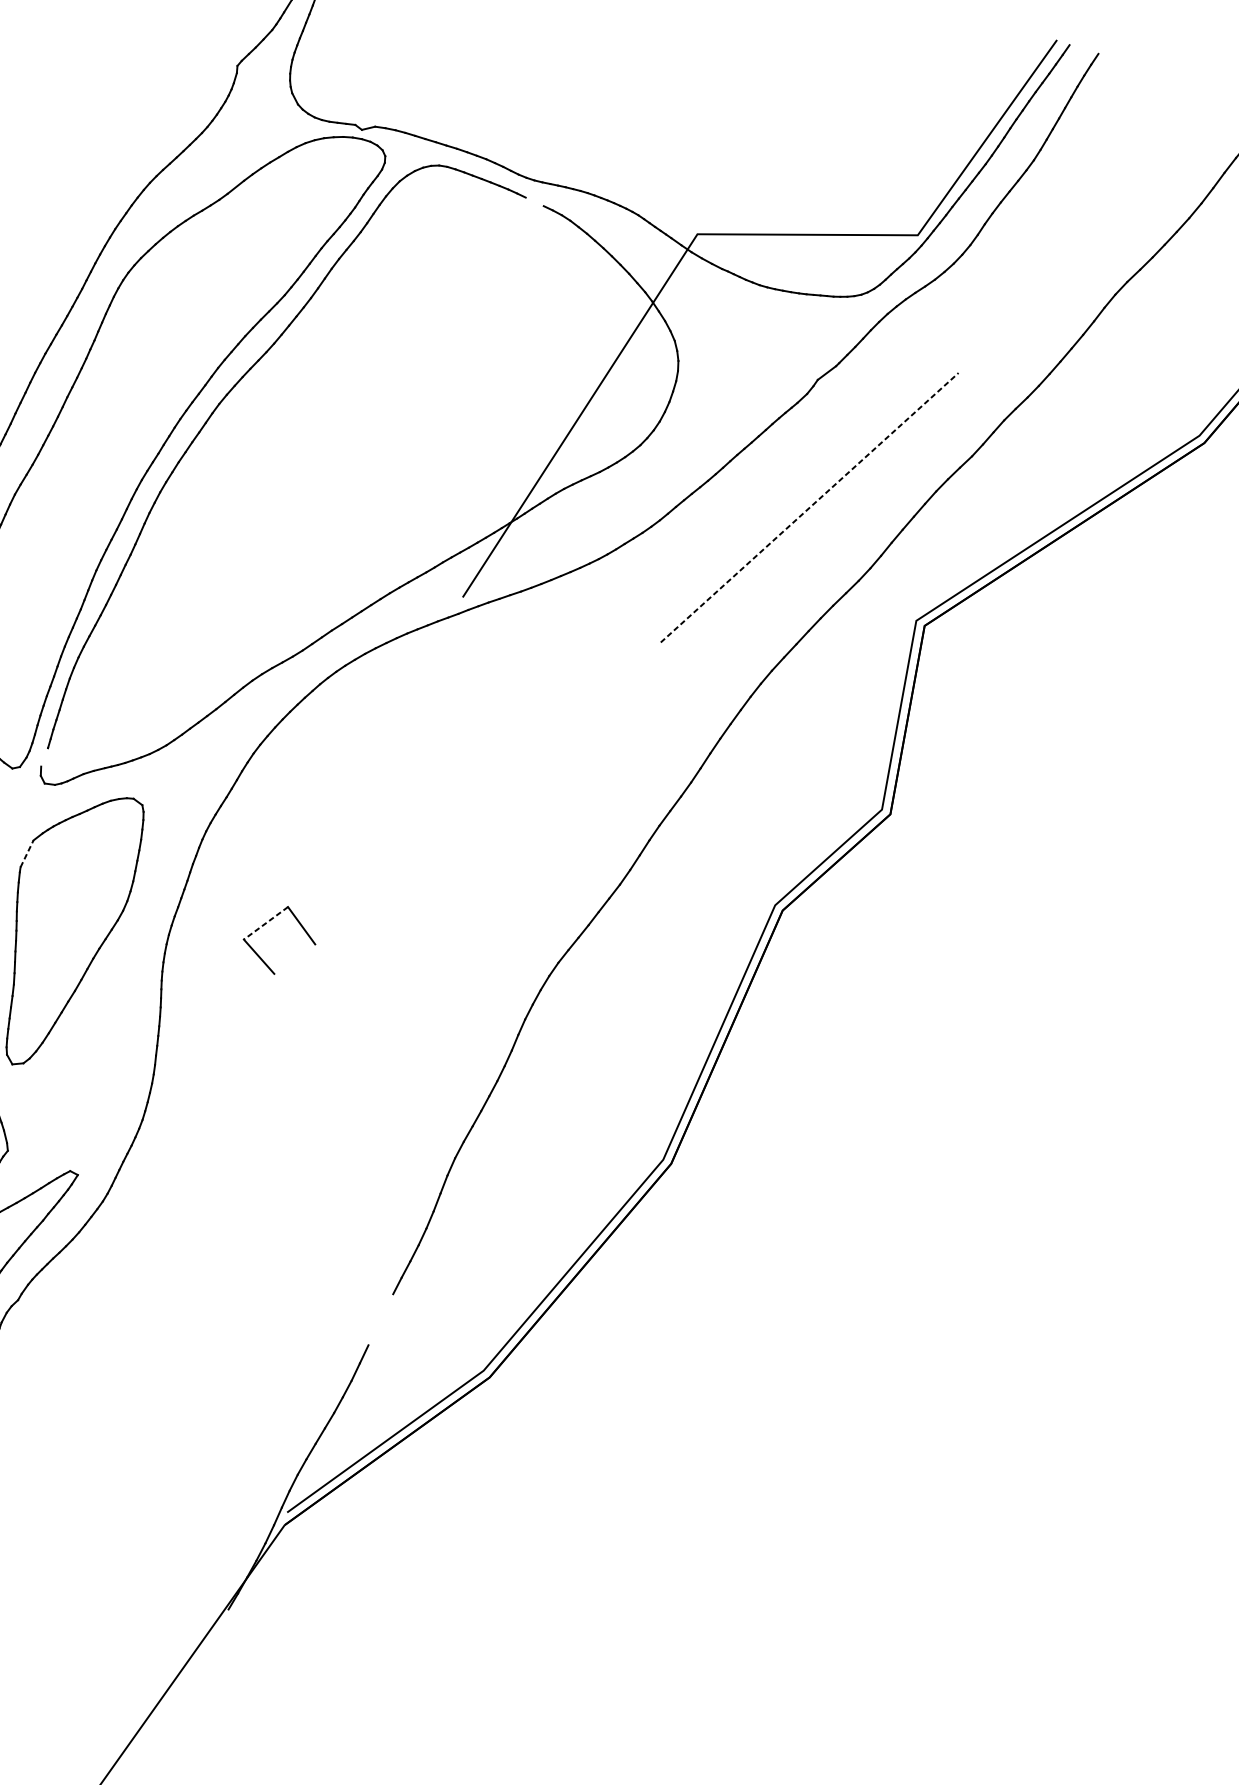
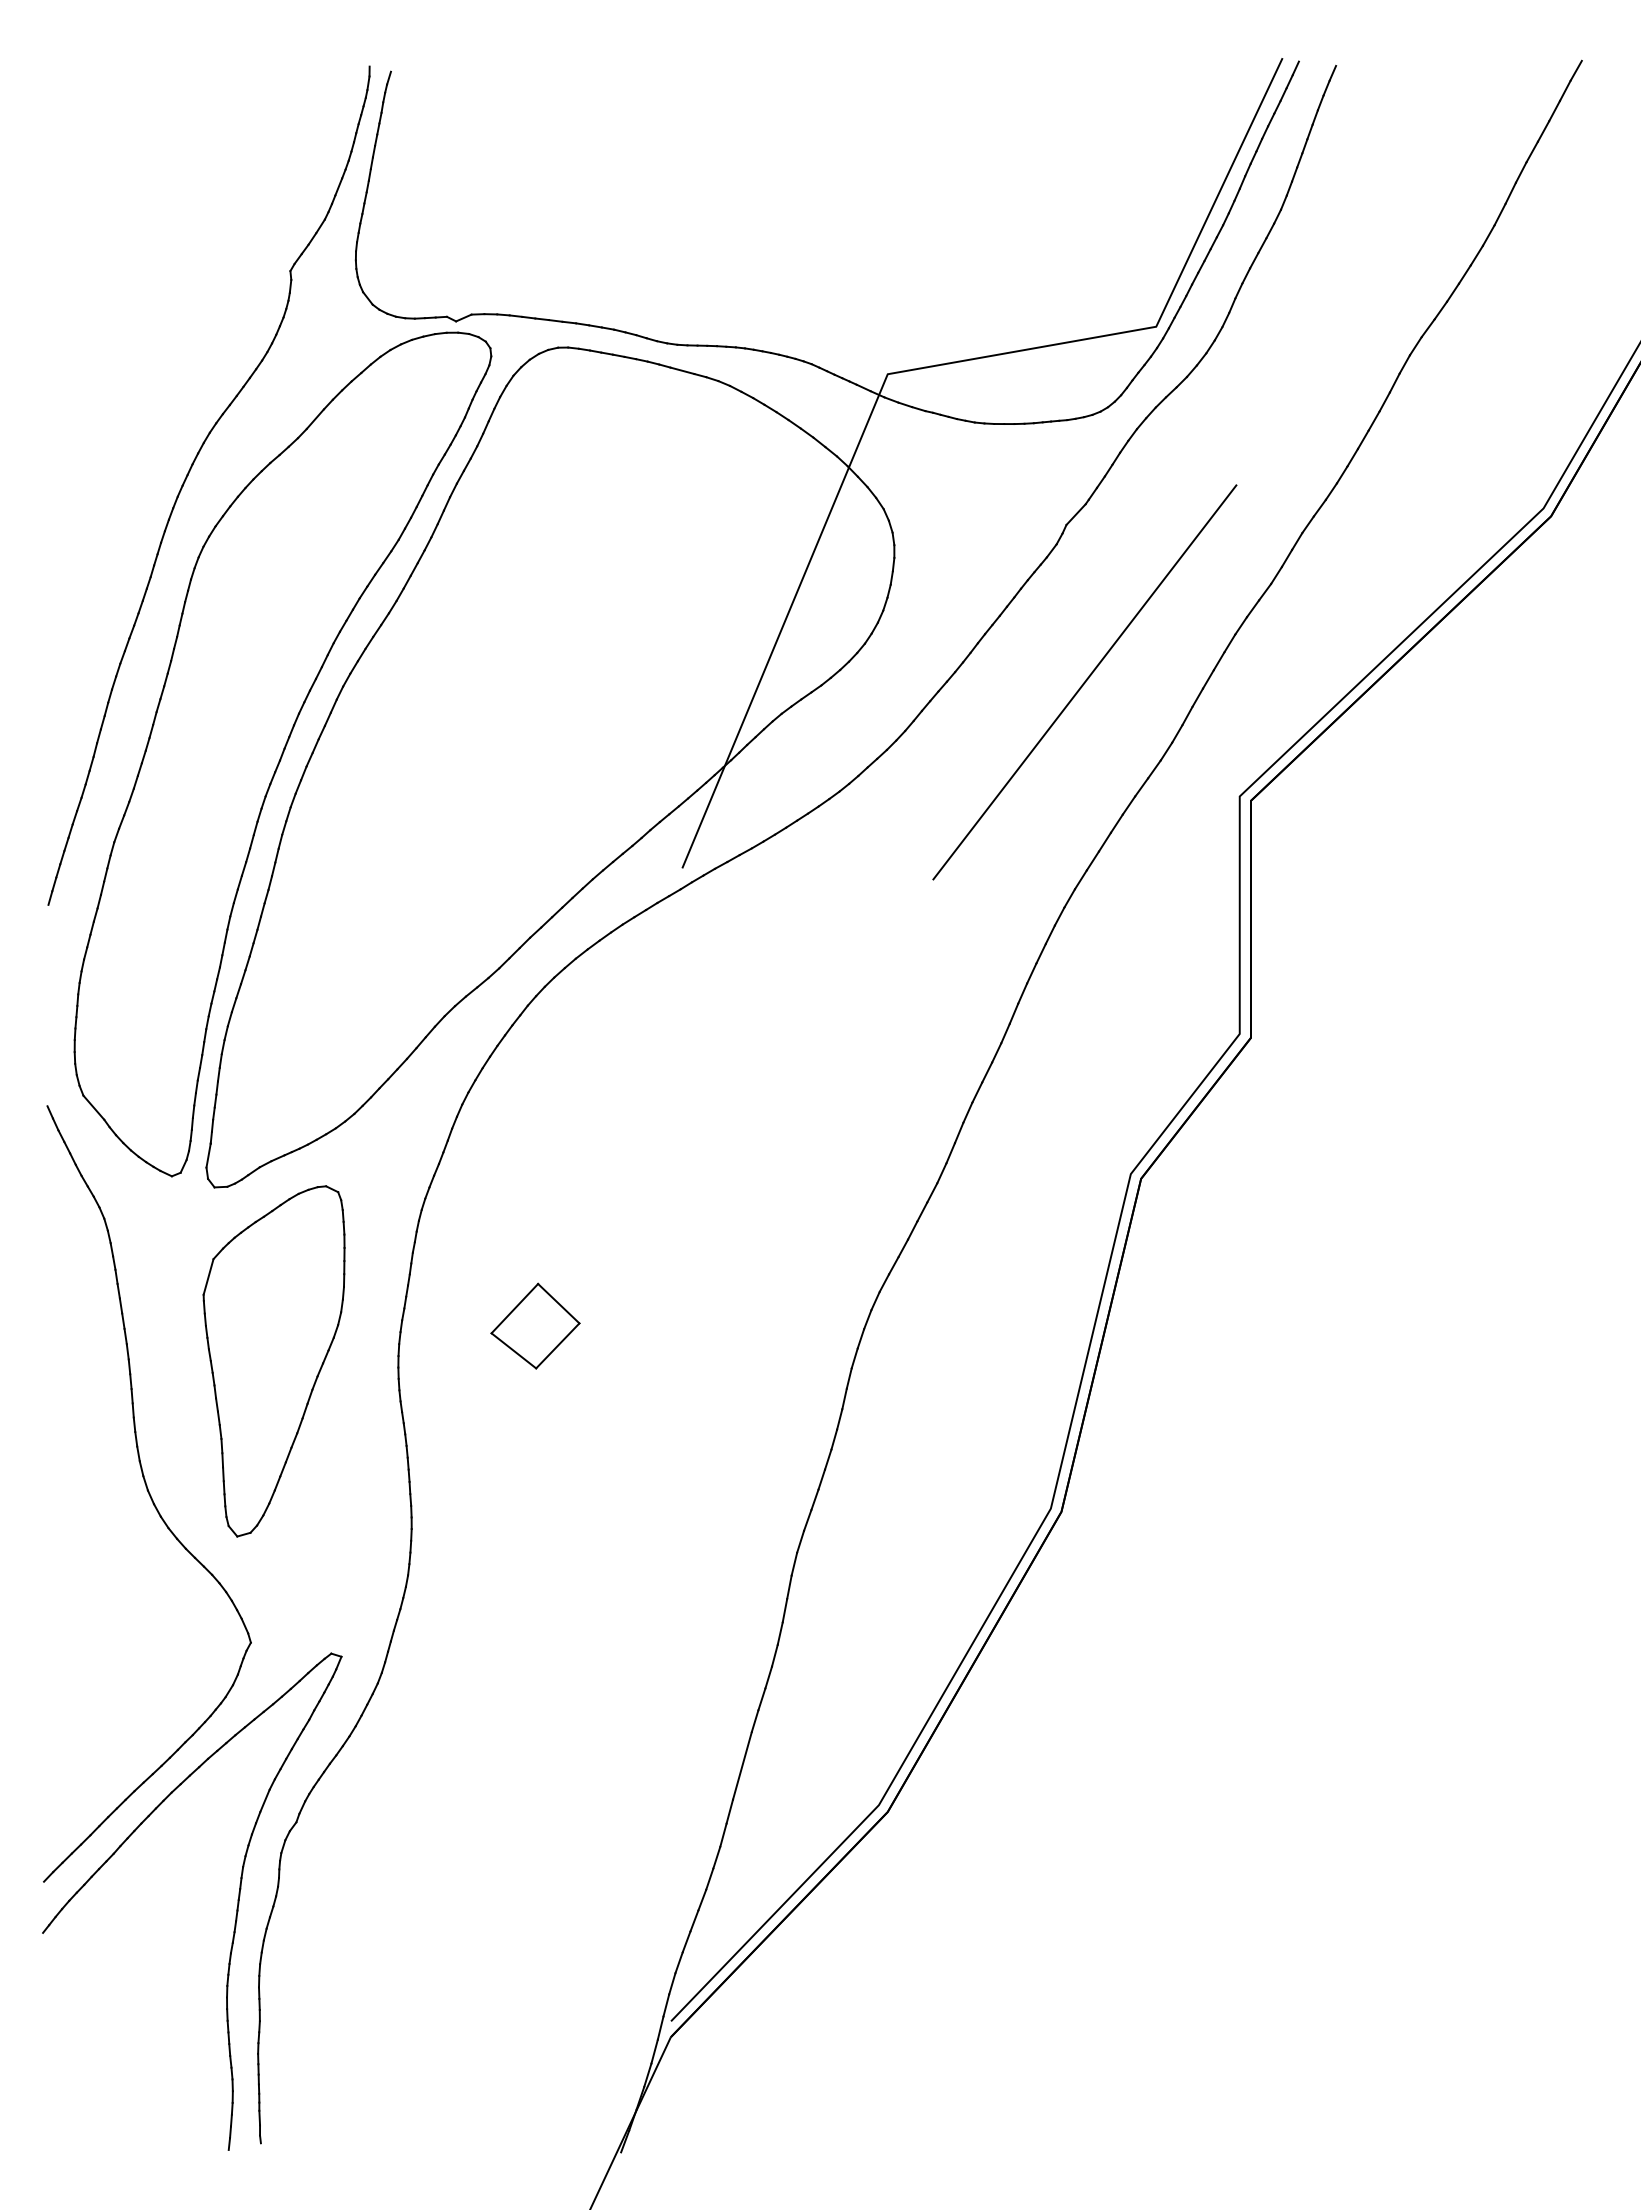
line: (534, 201) -> (682, 370), added
line: (810, 507) -> (1085, 682), dashed -> solid
line: (44, 757) -> (208, 1155), added
line: (27, 853) -> (208, 1276), dashed -> solid
line: (265, 923) -> (514, 1308), dashed -> solid
line: (294, 958) -> (557, 1345), added
line: (380, 1319) -> (742, 1765), added

